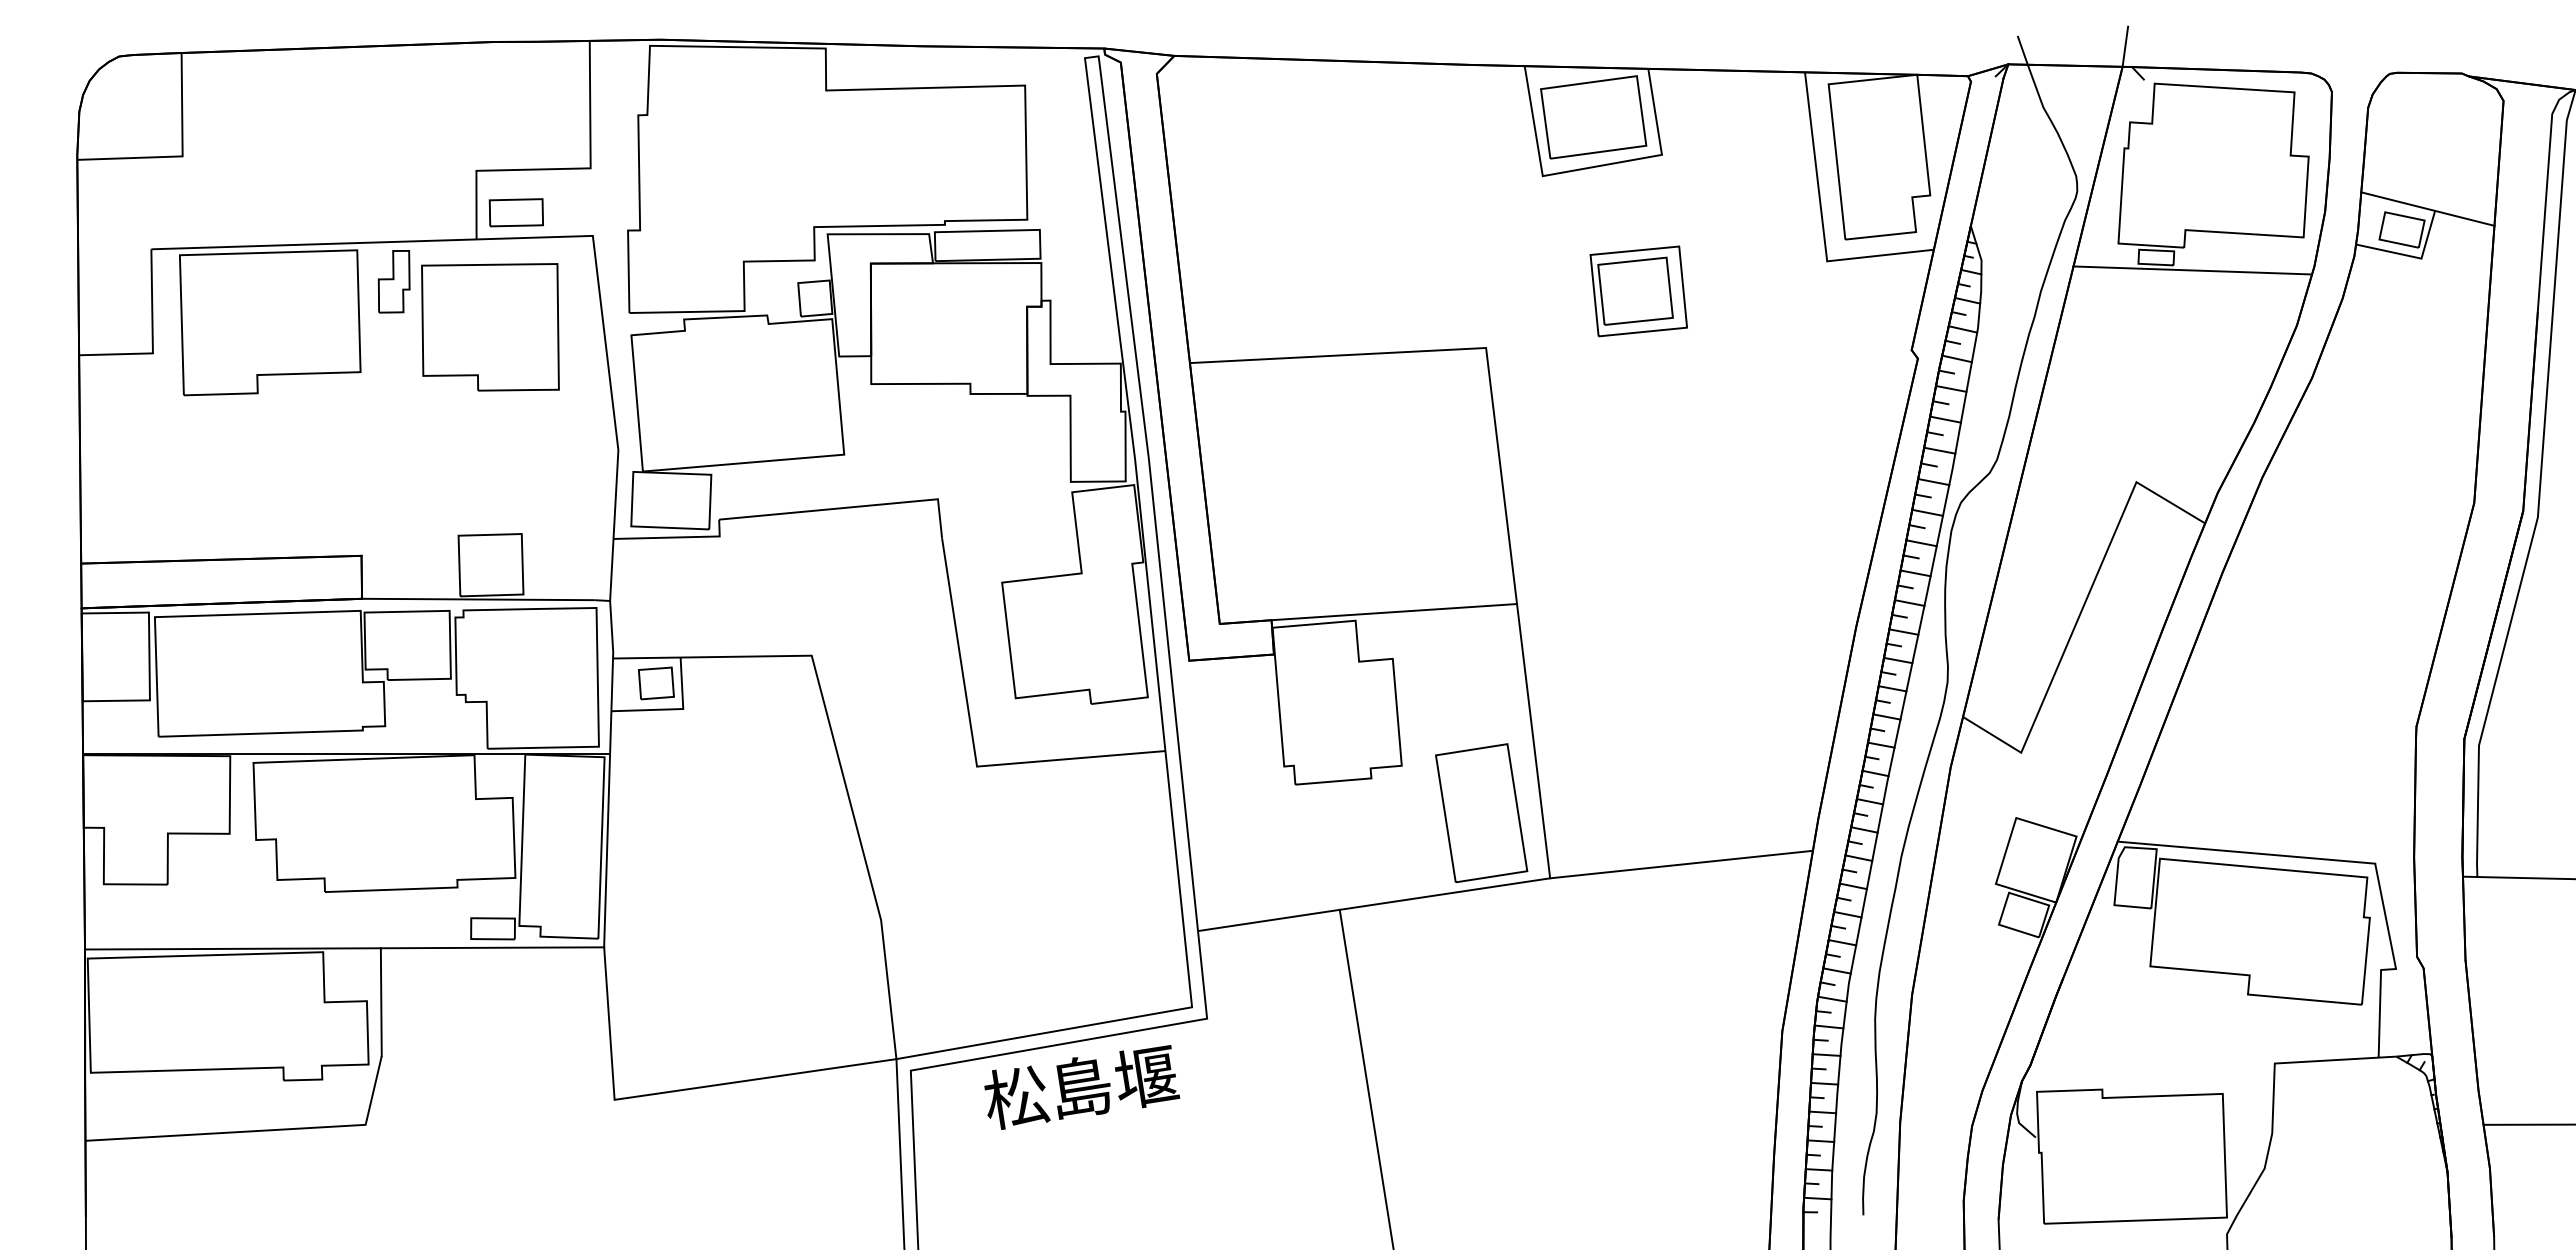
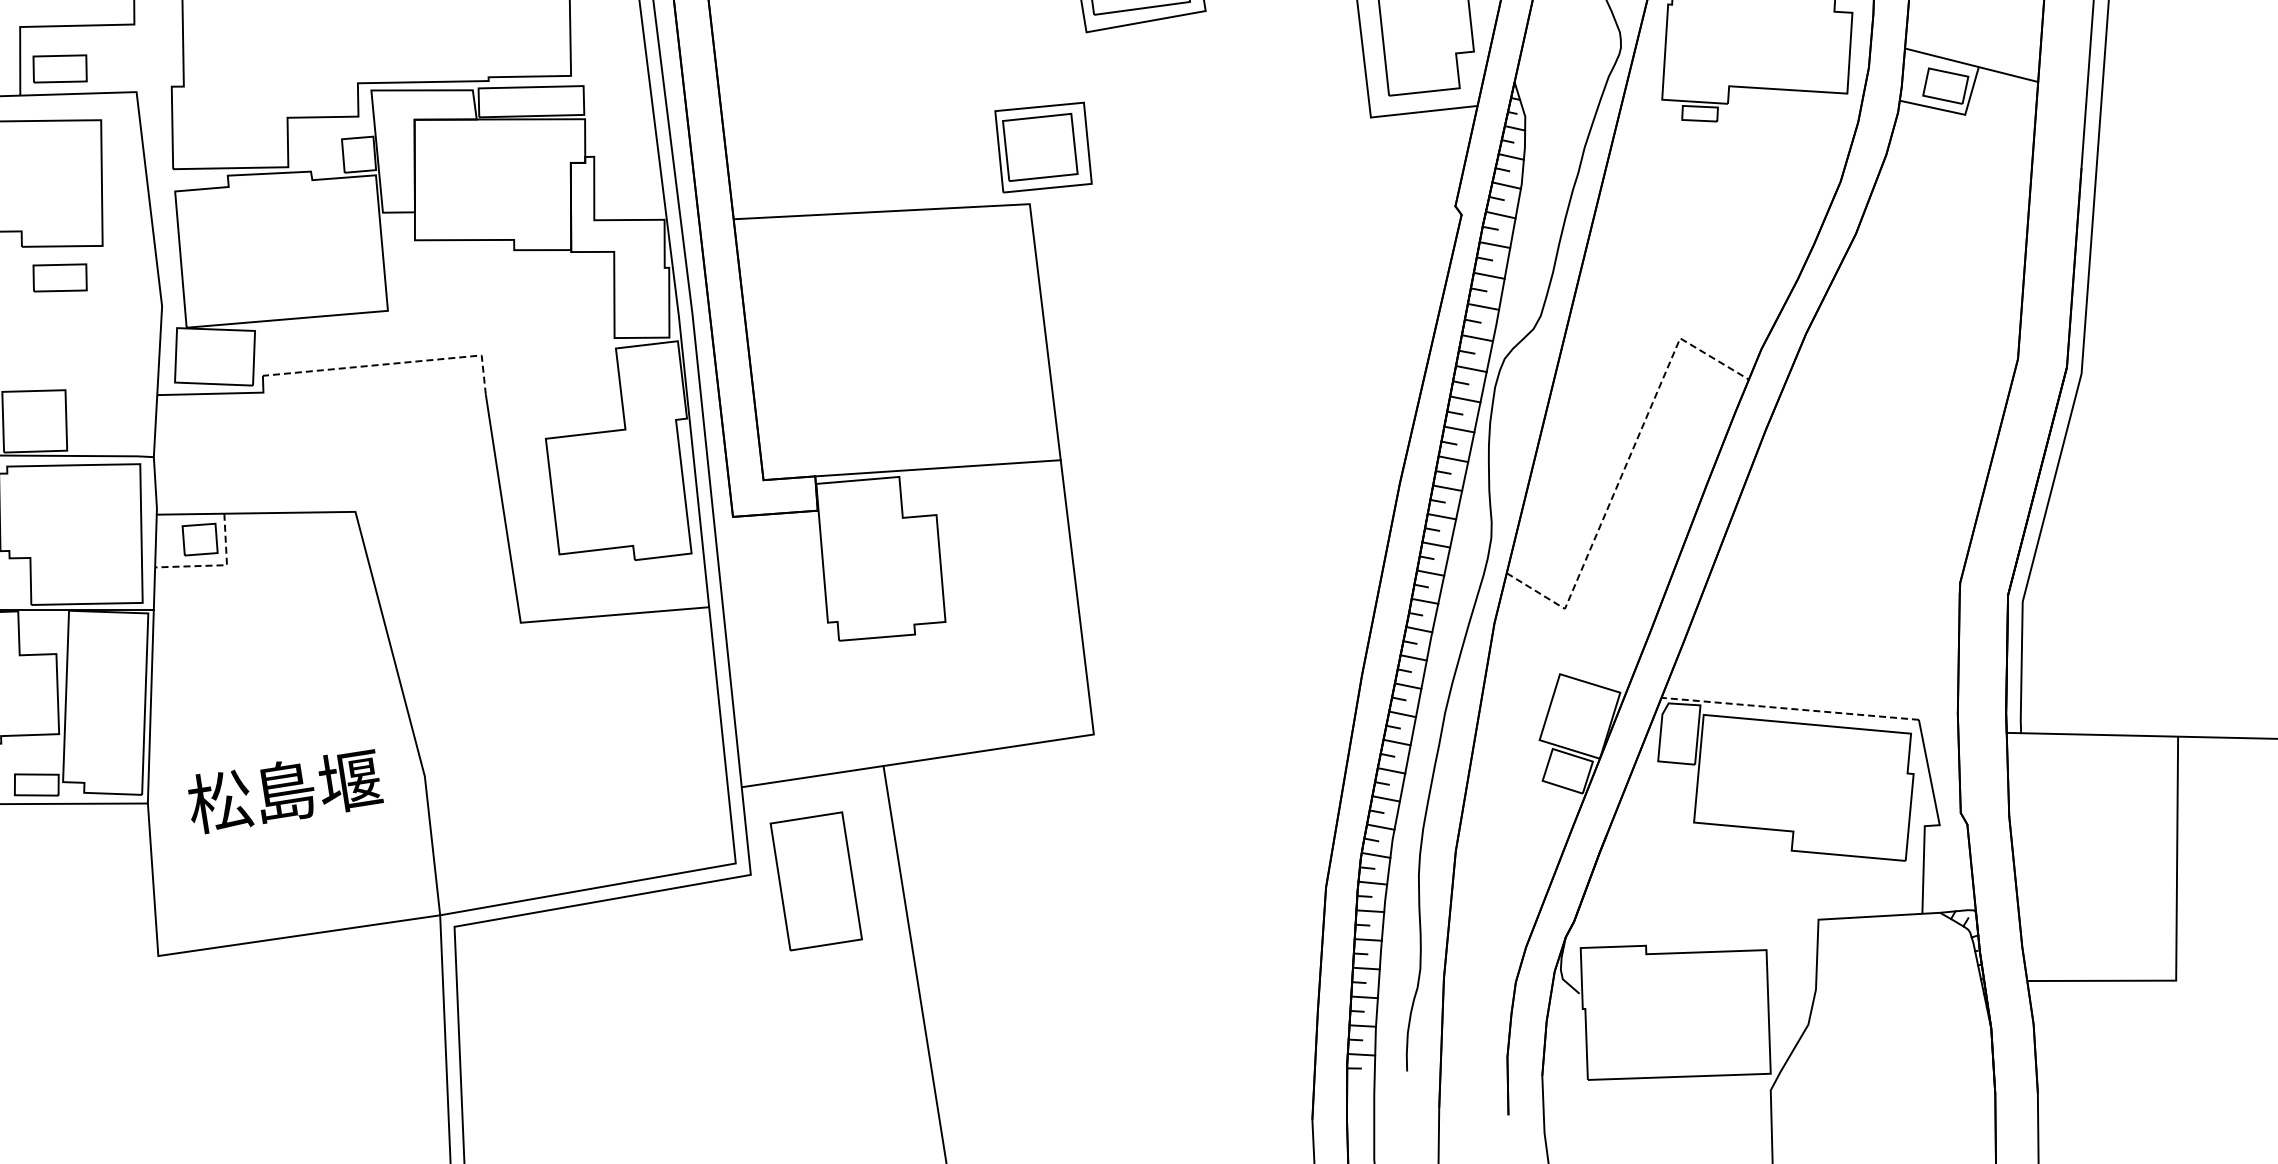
line: (2192, 270) -> (1736, 126), removed
part: (1638, 291) -> (1043, 147), moved
part: (515, 421) -> (59, 277), added
line: (848, 507) -> (392, 363), solid -> dashed
line: (2081, 611) -> (1625, 467), solid -> dashed
line: (673, 709) -> (217, 565), solid -> dashed
part: (1481, 813) -> (816, 881), moved
line: (2245, 852) -> (1789, 708), solid -> dashed
line: (1681, 864) -> (1225, 720), removed
text: (1082, 1087) -> (286, 791), moved

